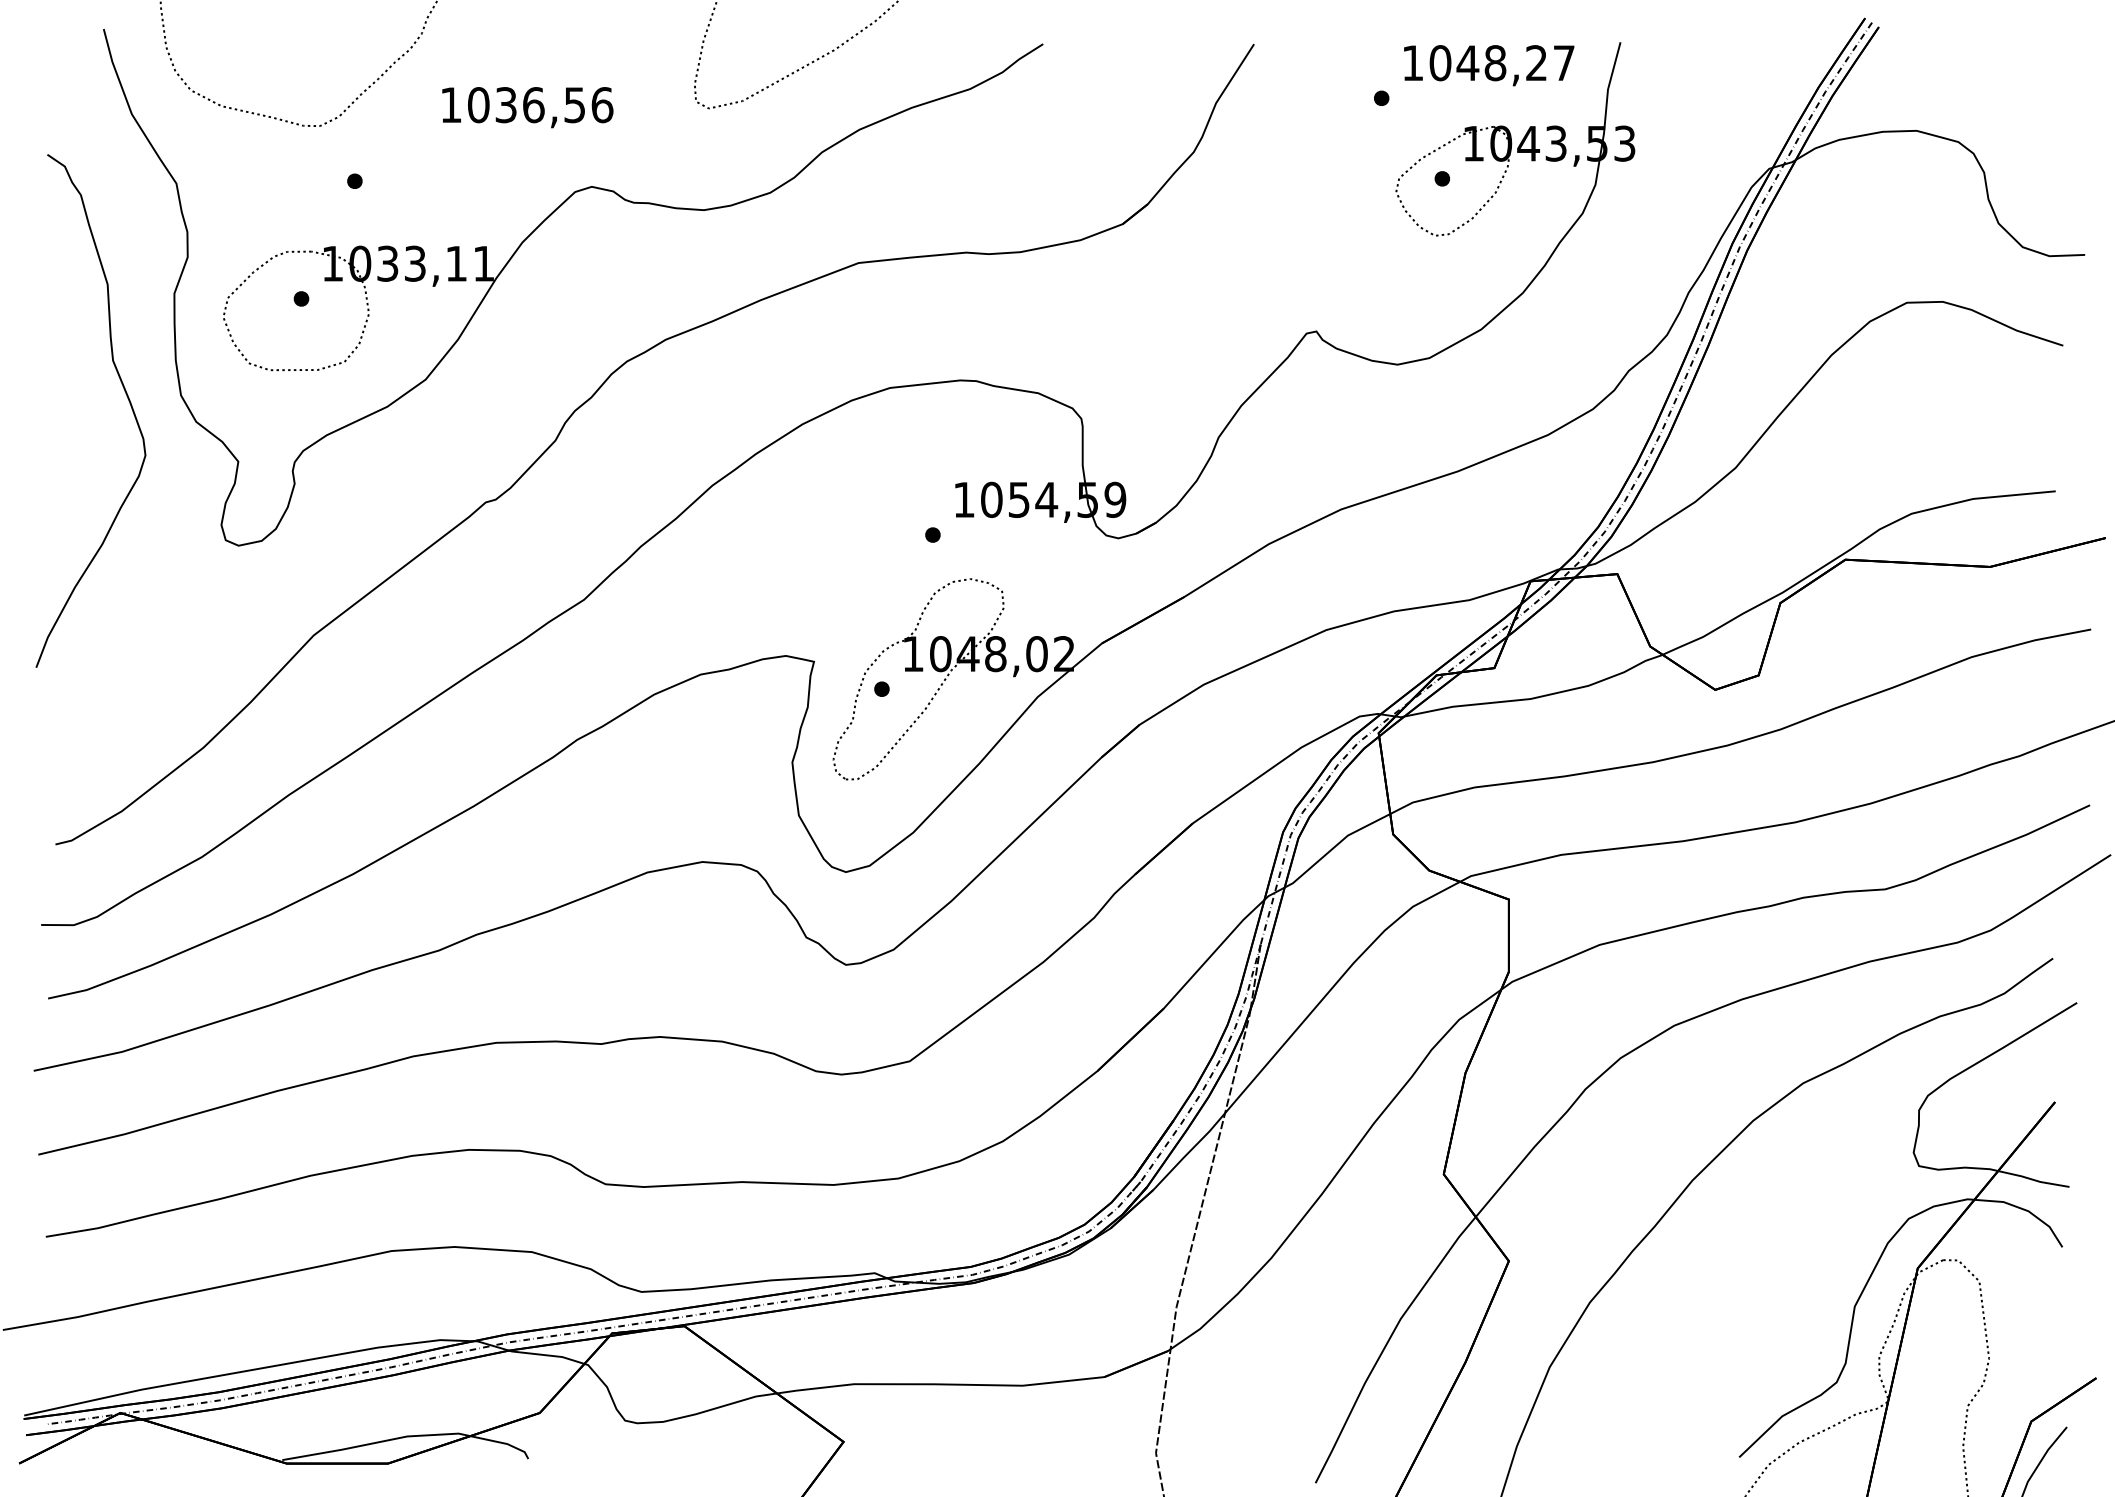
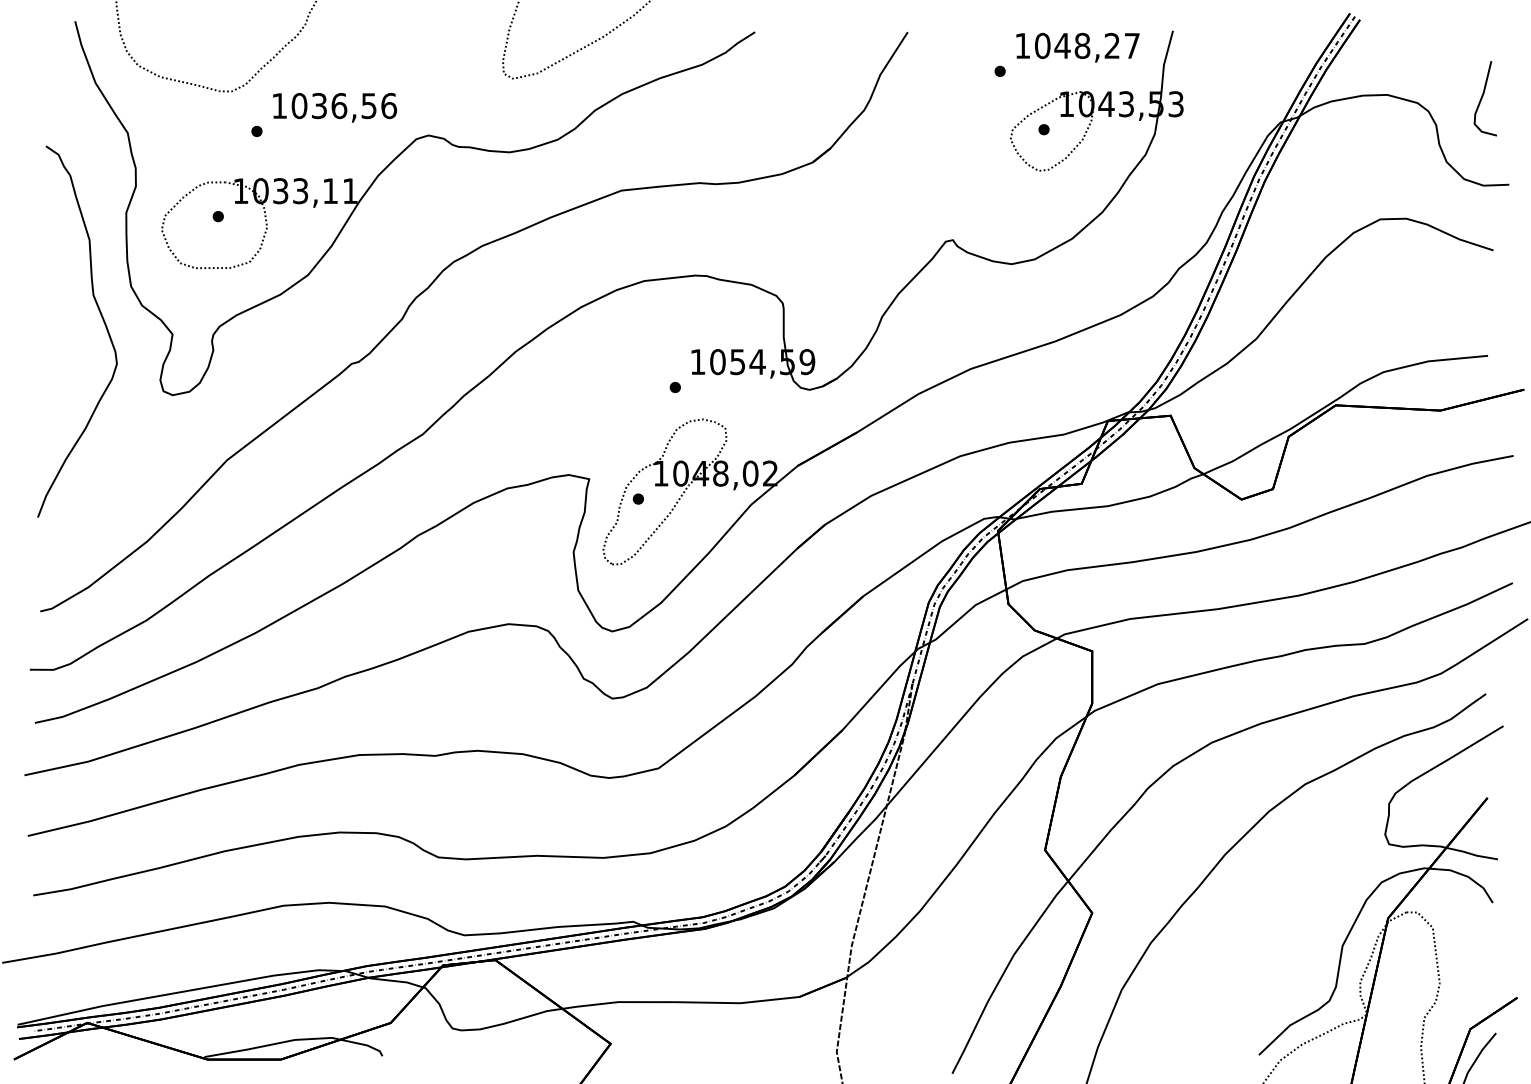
text: (527, 107) -> (334, 107), moved
curve: (2048, 134) -> (1482, 97), added
curve: (126, 396) -> (103, 321), moved

